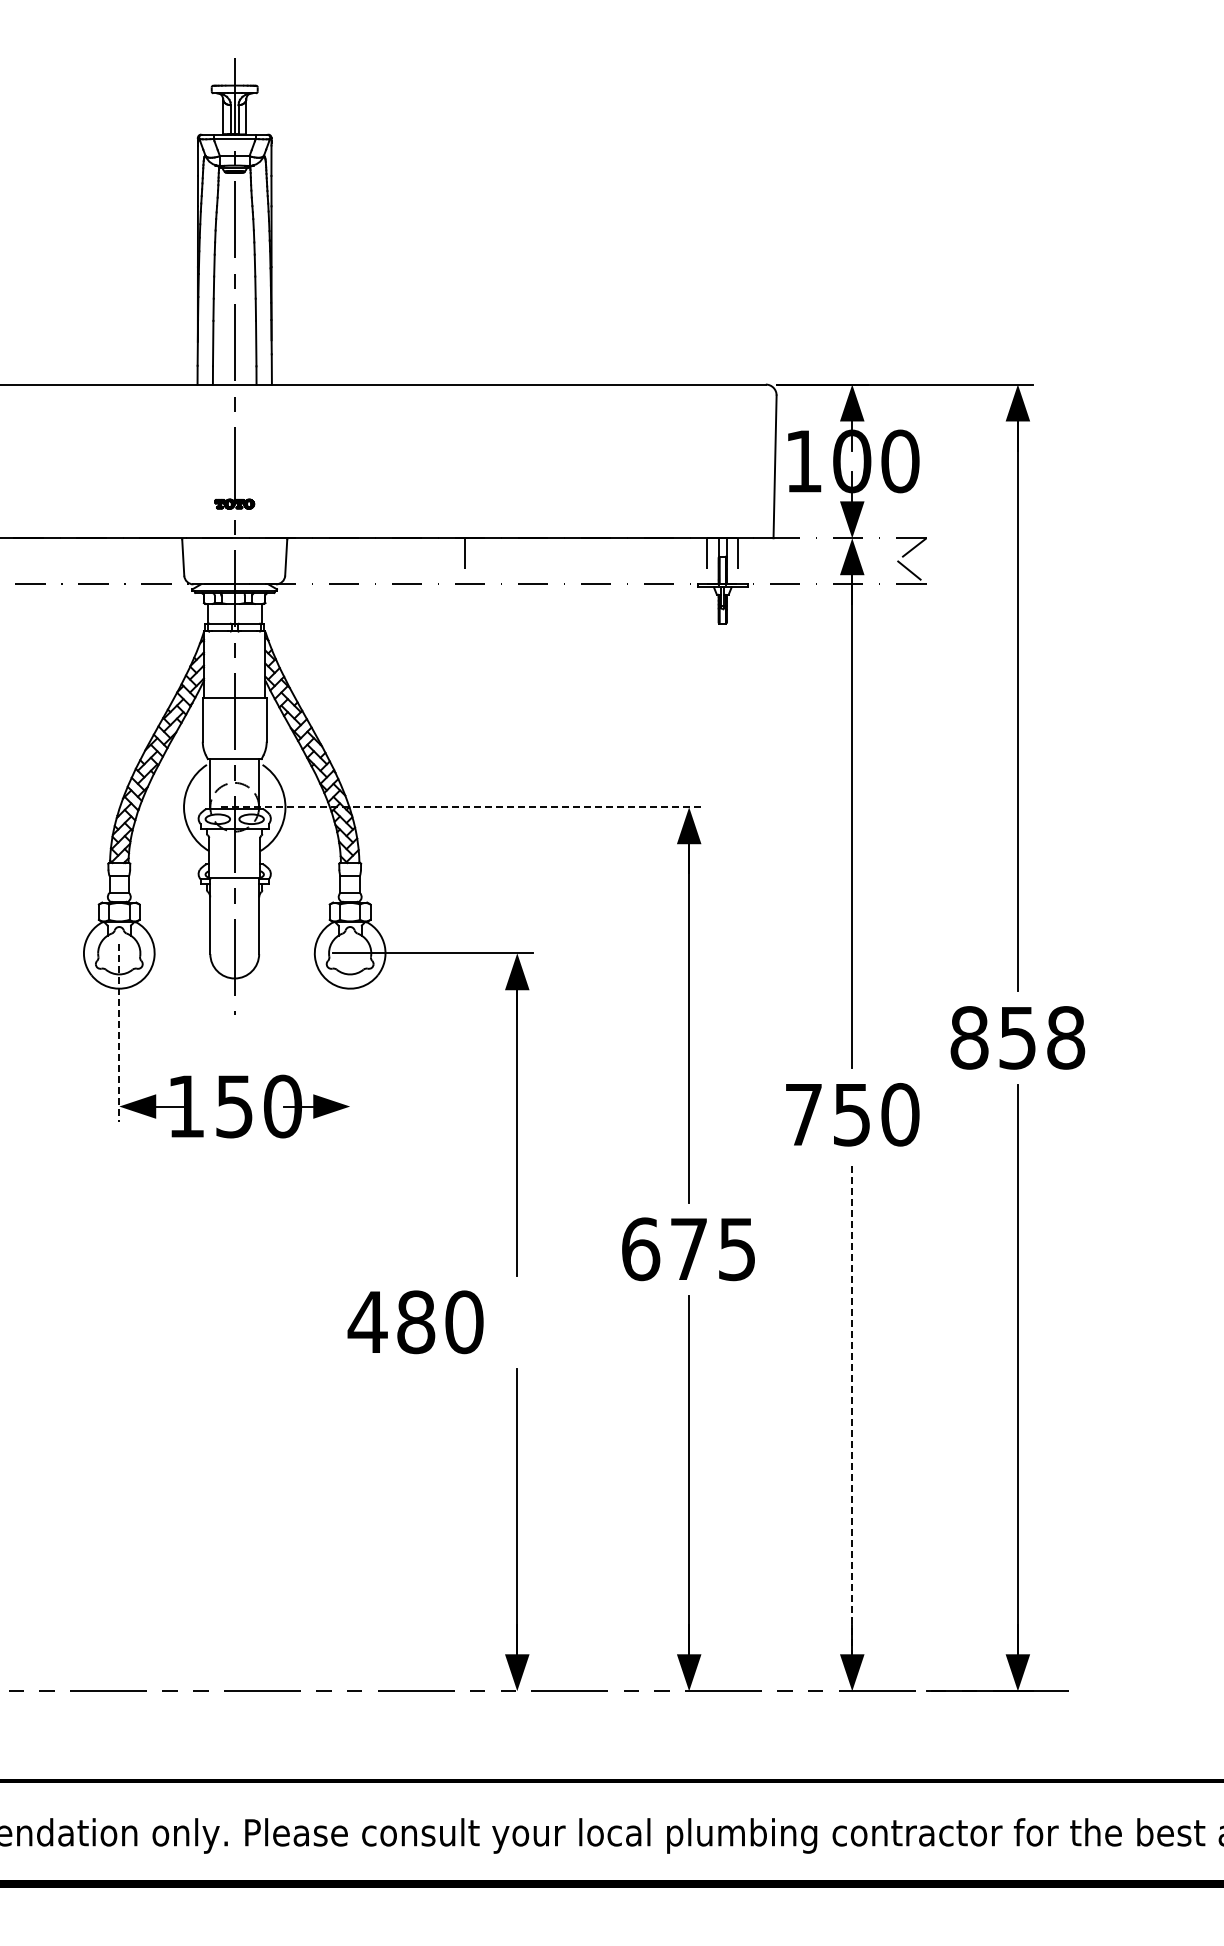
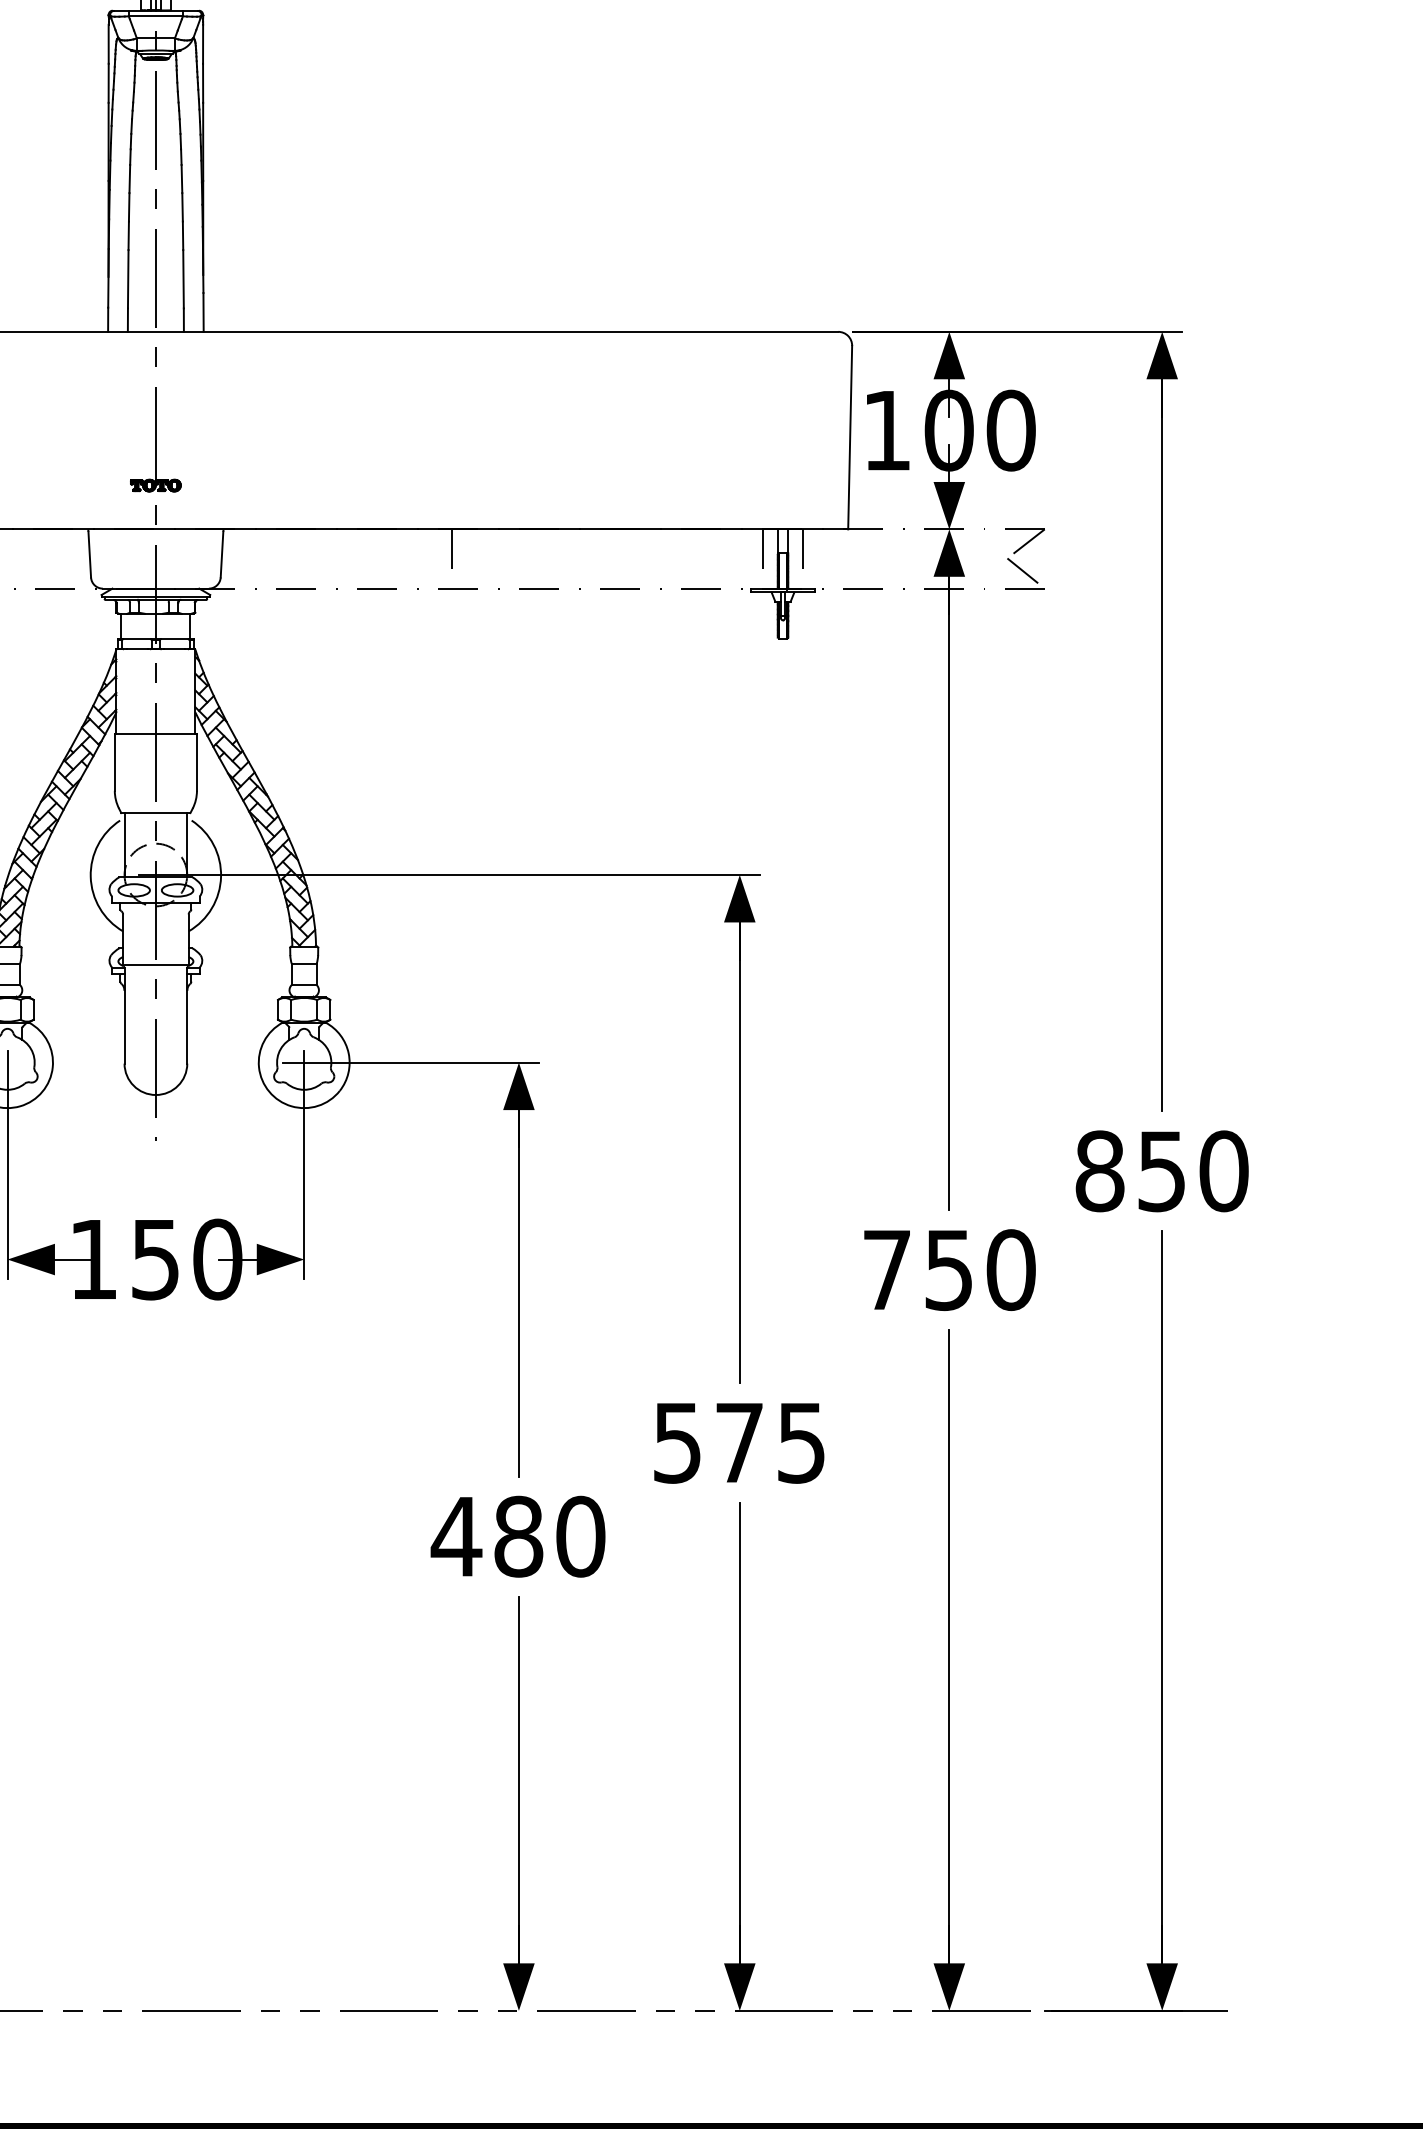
line: (462, 807) -> (448, 875), dashed -> solid
line: (350, 1032) -> (304, 1164), added
line: (119, 1033) -> (7, 1165), dashed -> solid
text: (1066, 1037) -> (1224, 1170), 858 -> 850
text: (641, 1249) -> (678, 1443), 675 -> 575
text: (415, 1322) -> (517, 1537), moved
line: (852, 1420) -> (949, 1662), dashed -> solid

